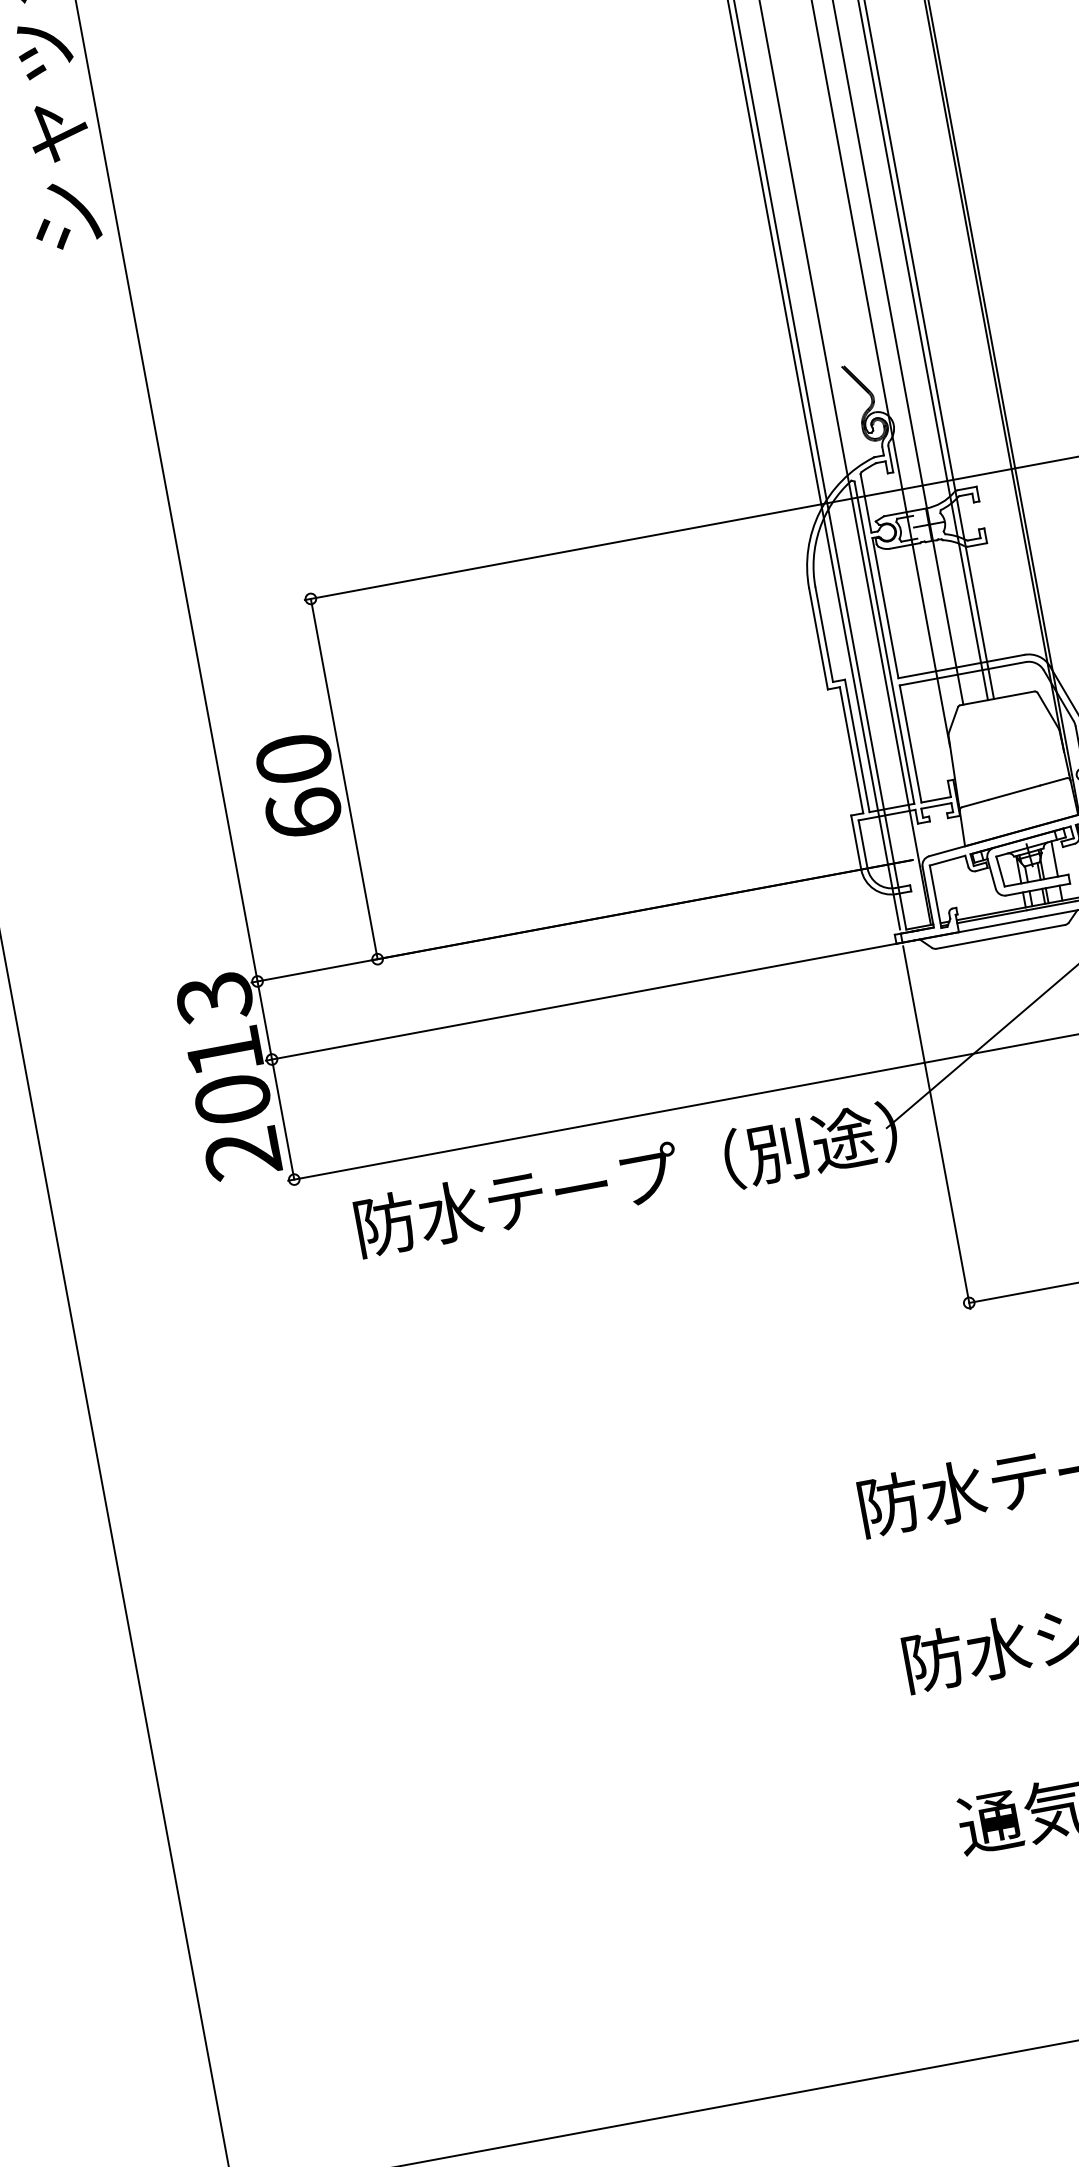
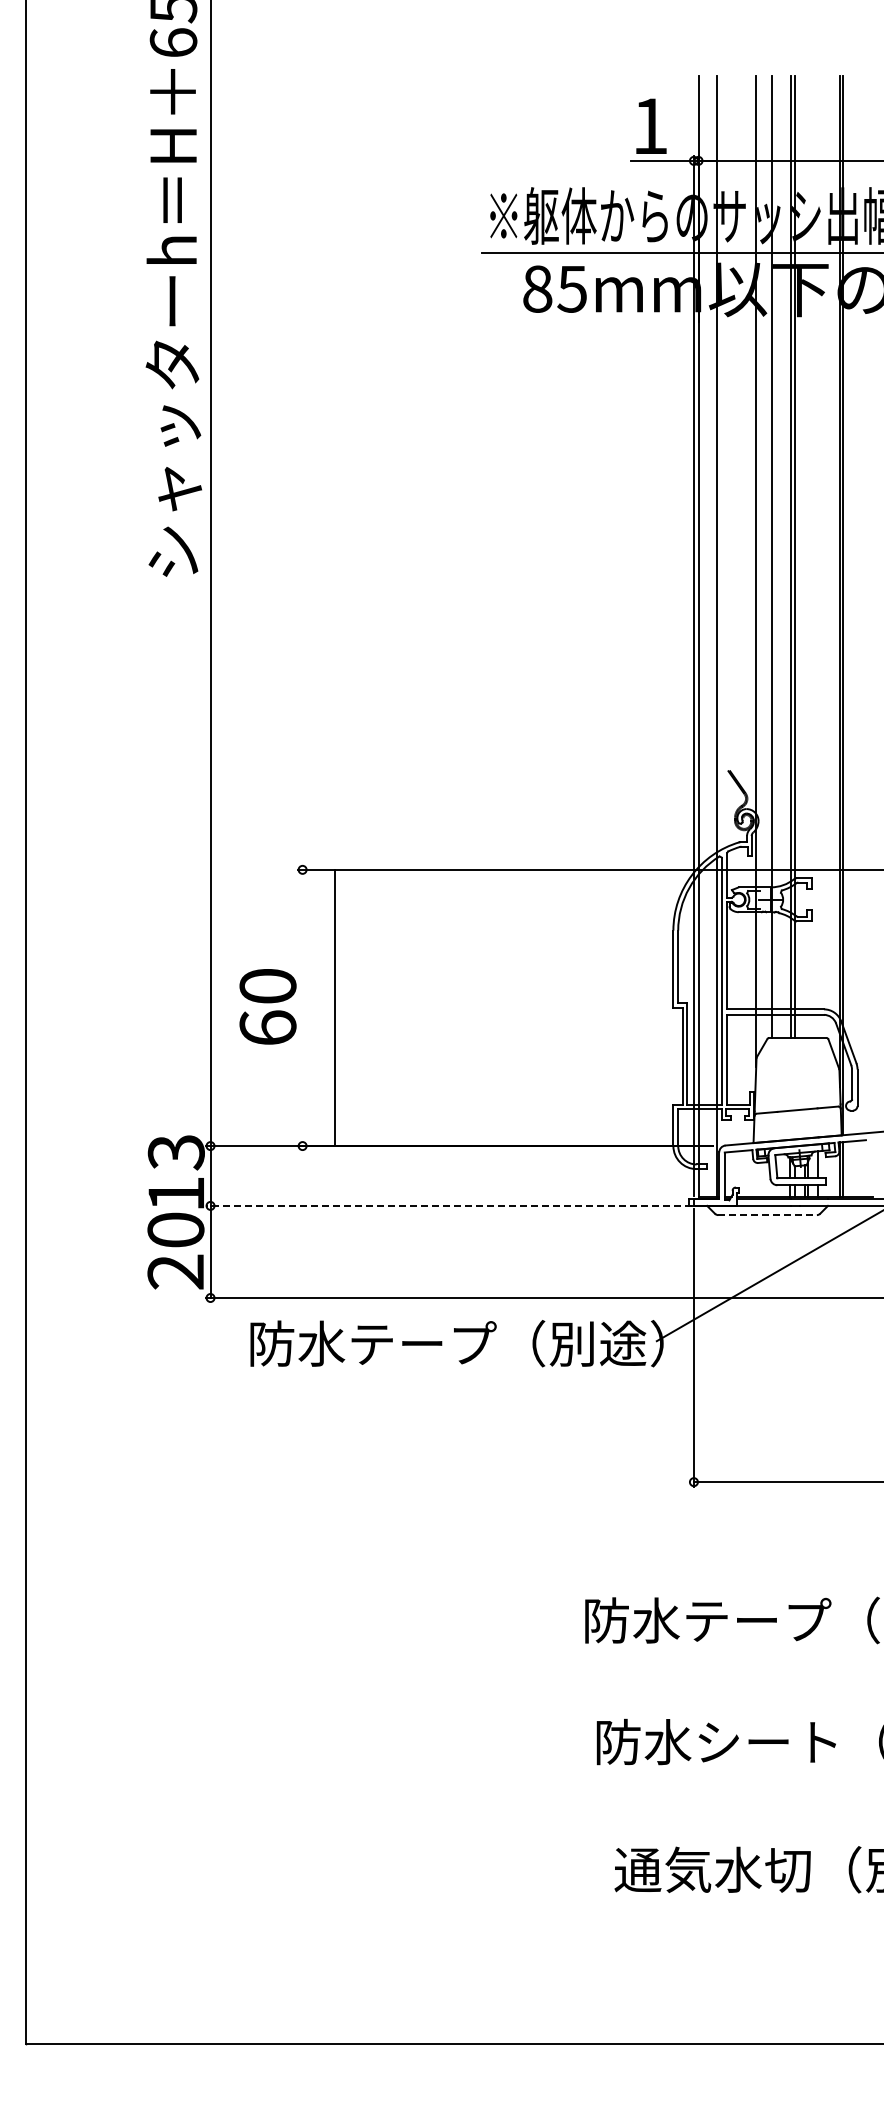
line: (344, 778) -> (334, 1007), moved
line: (1002, 937) -> (768, 1215), solid -> dashed
line: (582, 1001) -> (448, 1205), solid -> dashed

